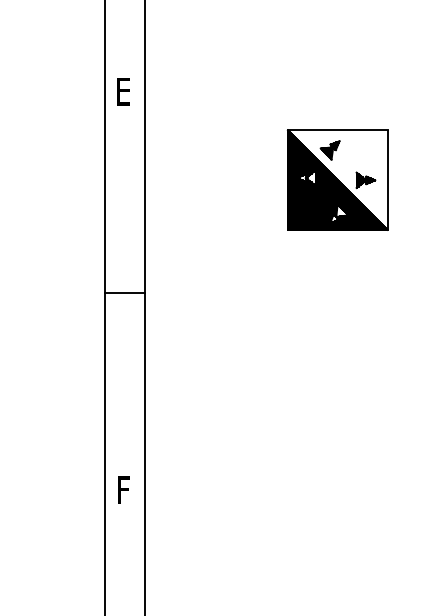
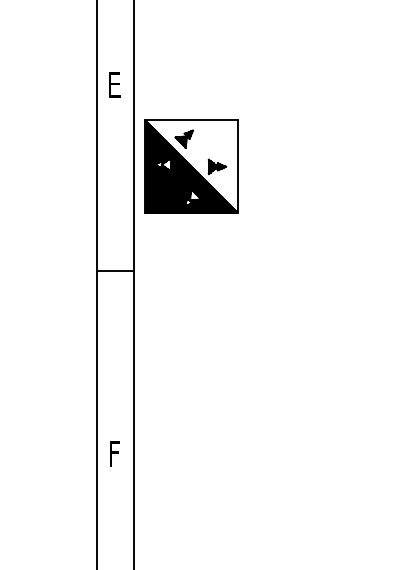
part: (337, 179) -> (191, 166), moved

